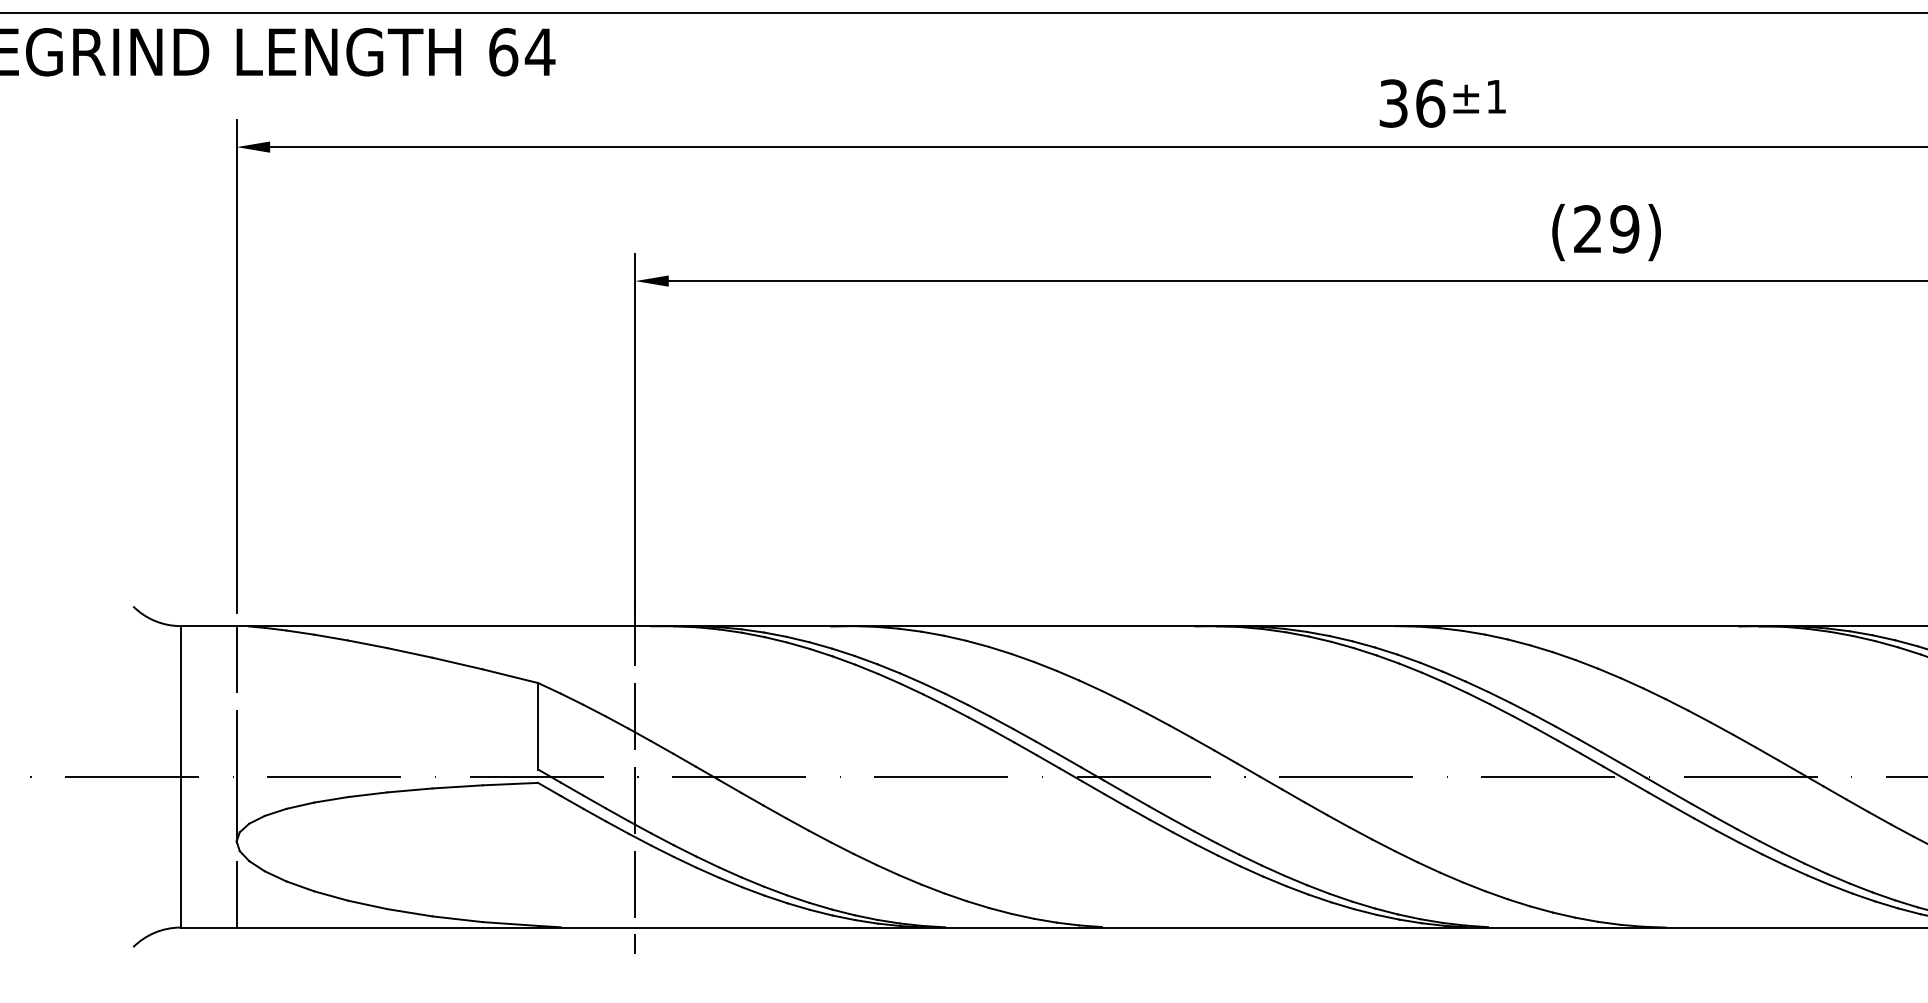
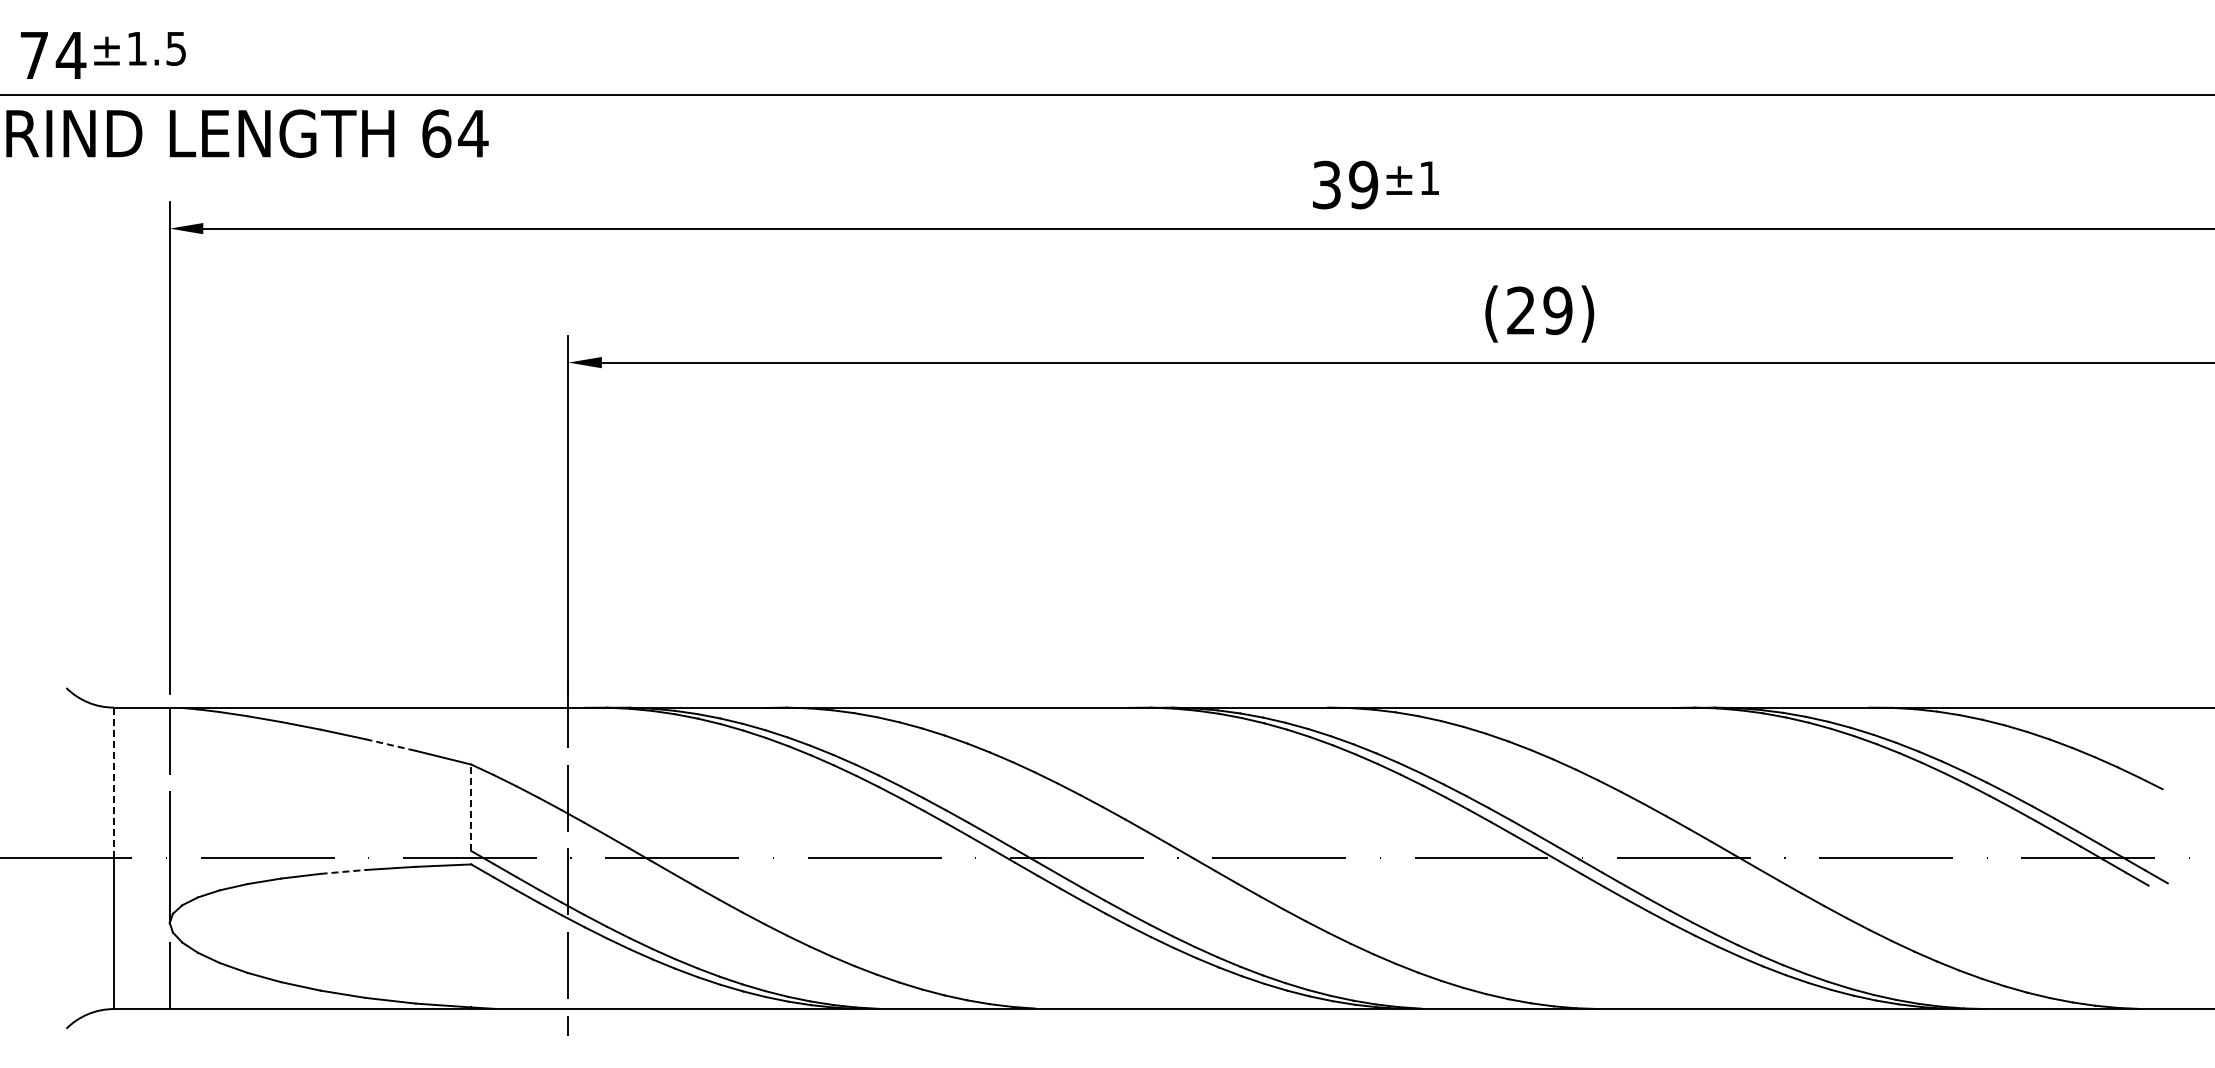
text: (1430, 102) -> (1363, 184), 36 -> 39
line: (457, 663) -> (390, 745), solid -> dashed
line: (180, 701) -> (113, 783), solid -> dashed
line: (538, 725) -> (471, 807), solid -> dashed
line: (410, 789) -> (343, 871), solid -> dashed

